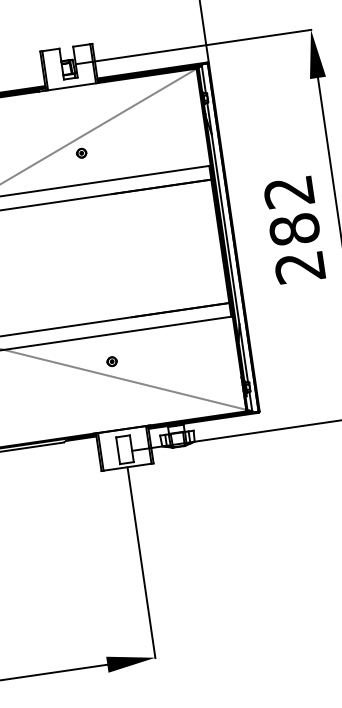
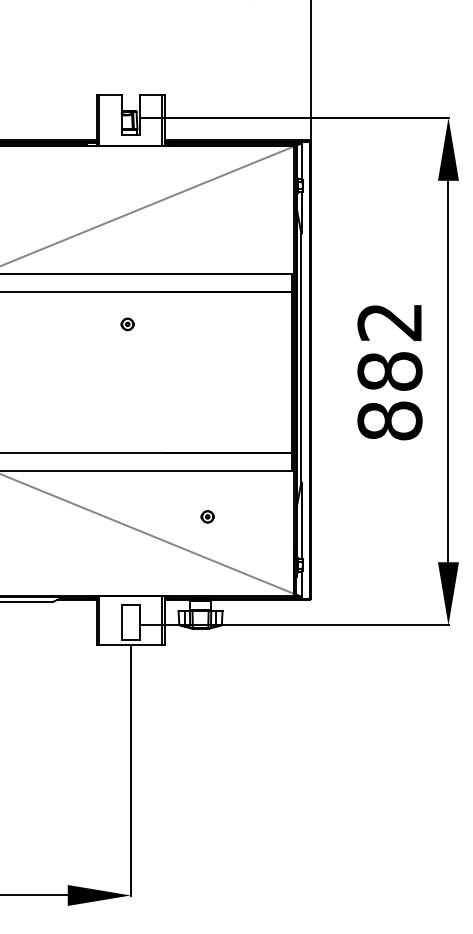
part: (81, 153) -> (127, 324), moved
text: (299, 267) -> (389, 420), 282 -> 882
part: (111, 361) -> (207, 516), moved

